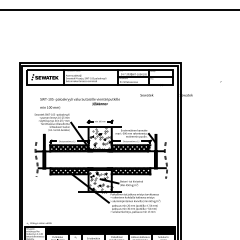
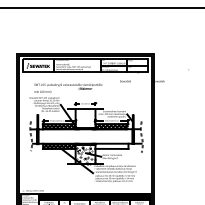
hatch: (100, 138) -> (85, 118), removed
hatch: (130, 170) -> (111, 145), removed

